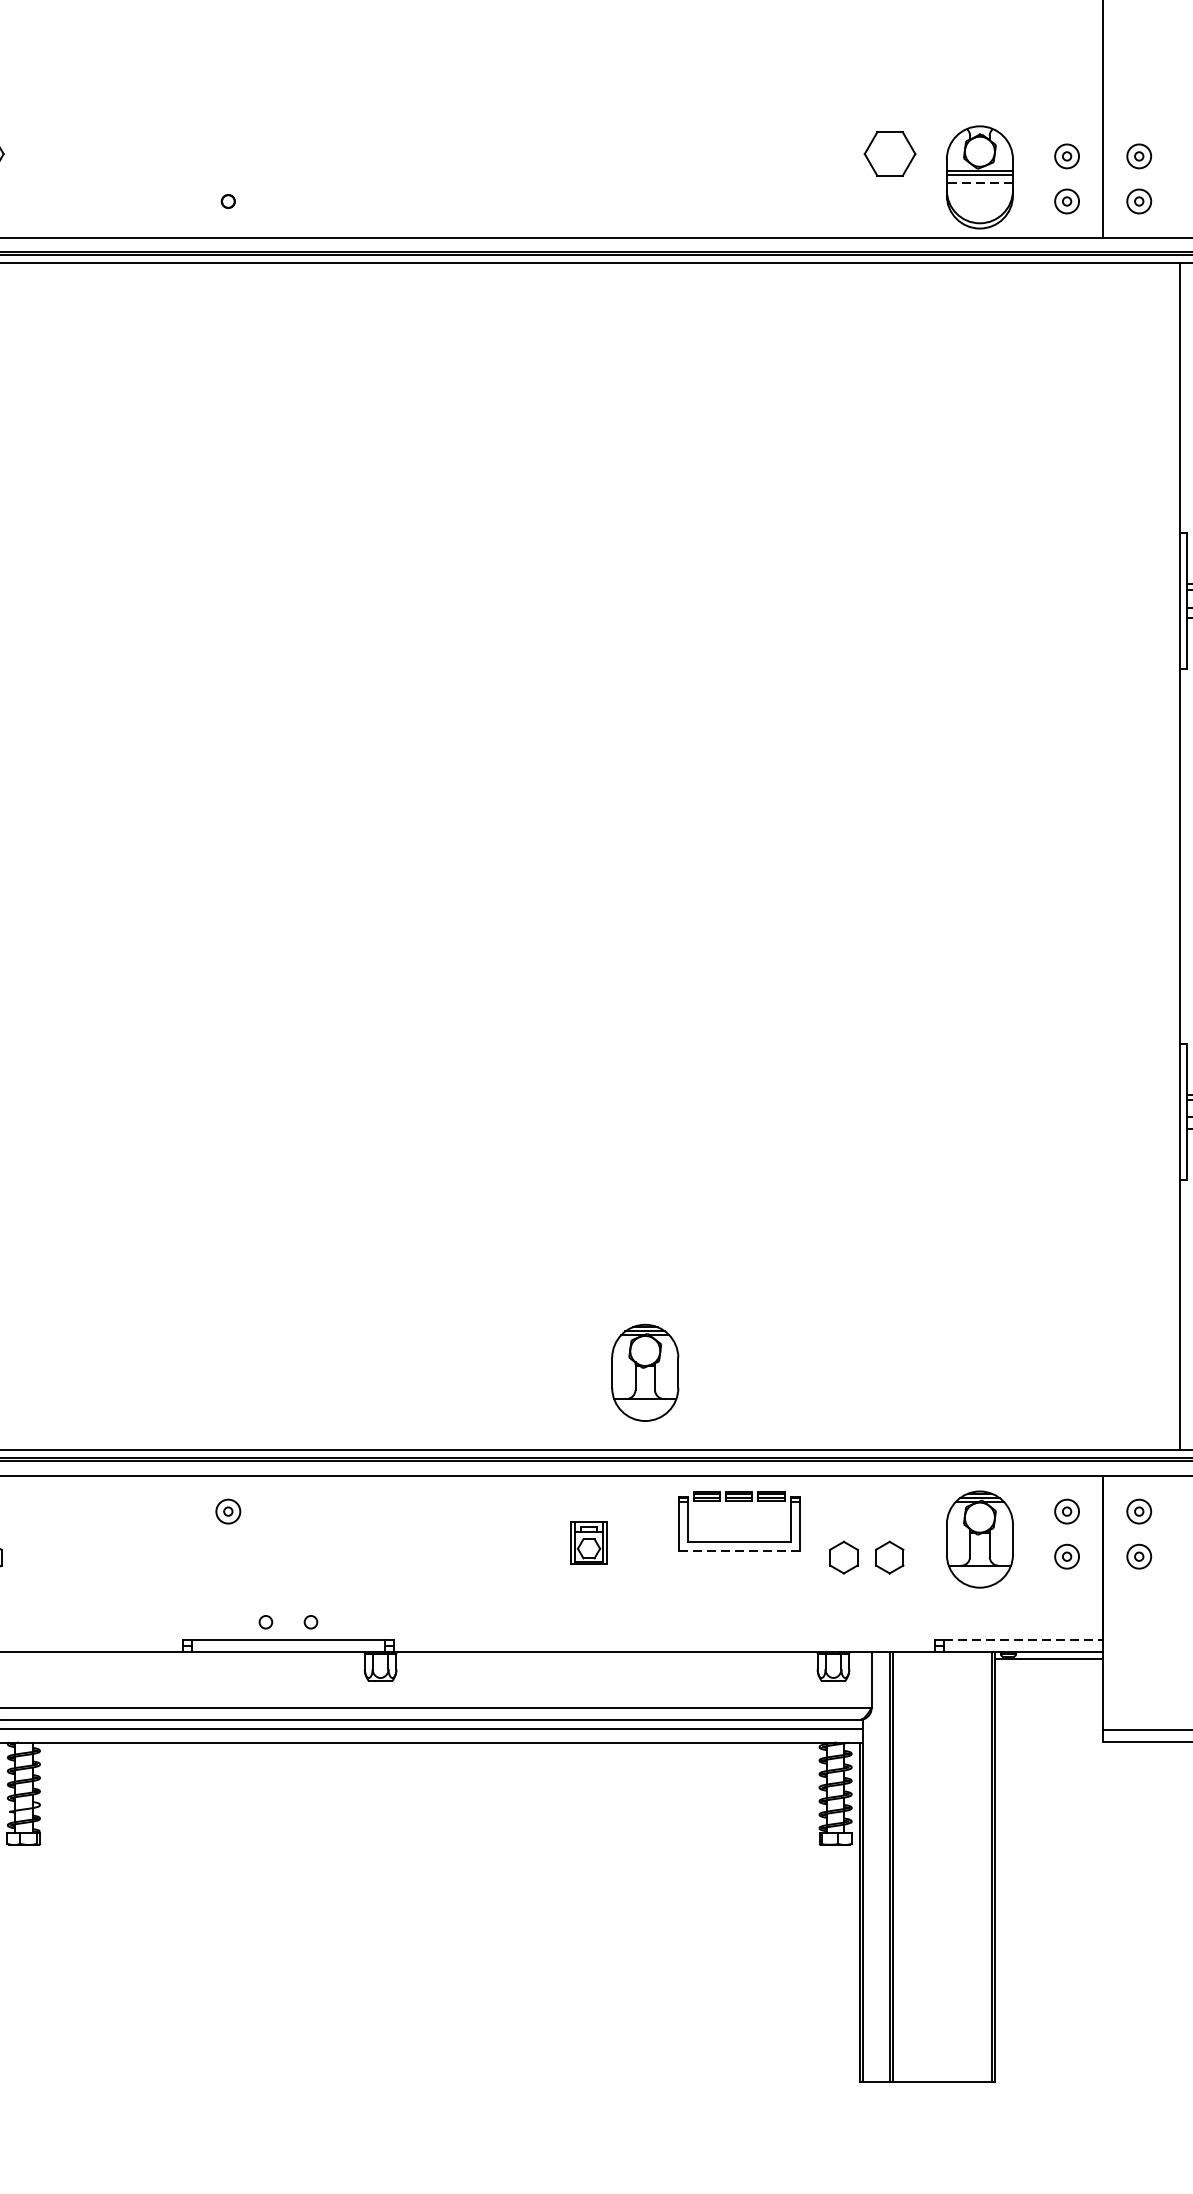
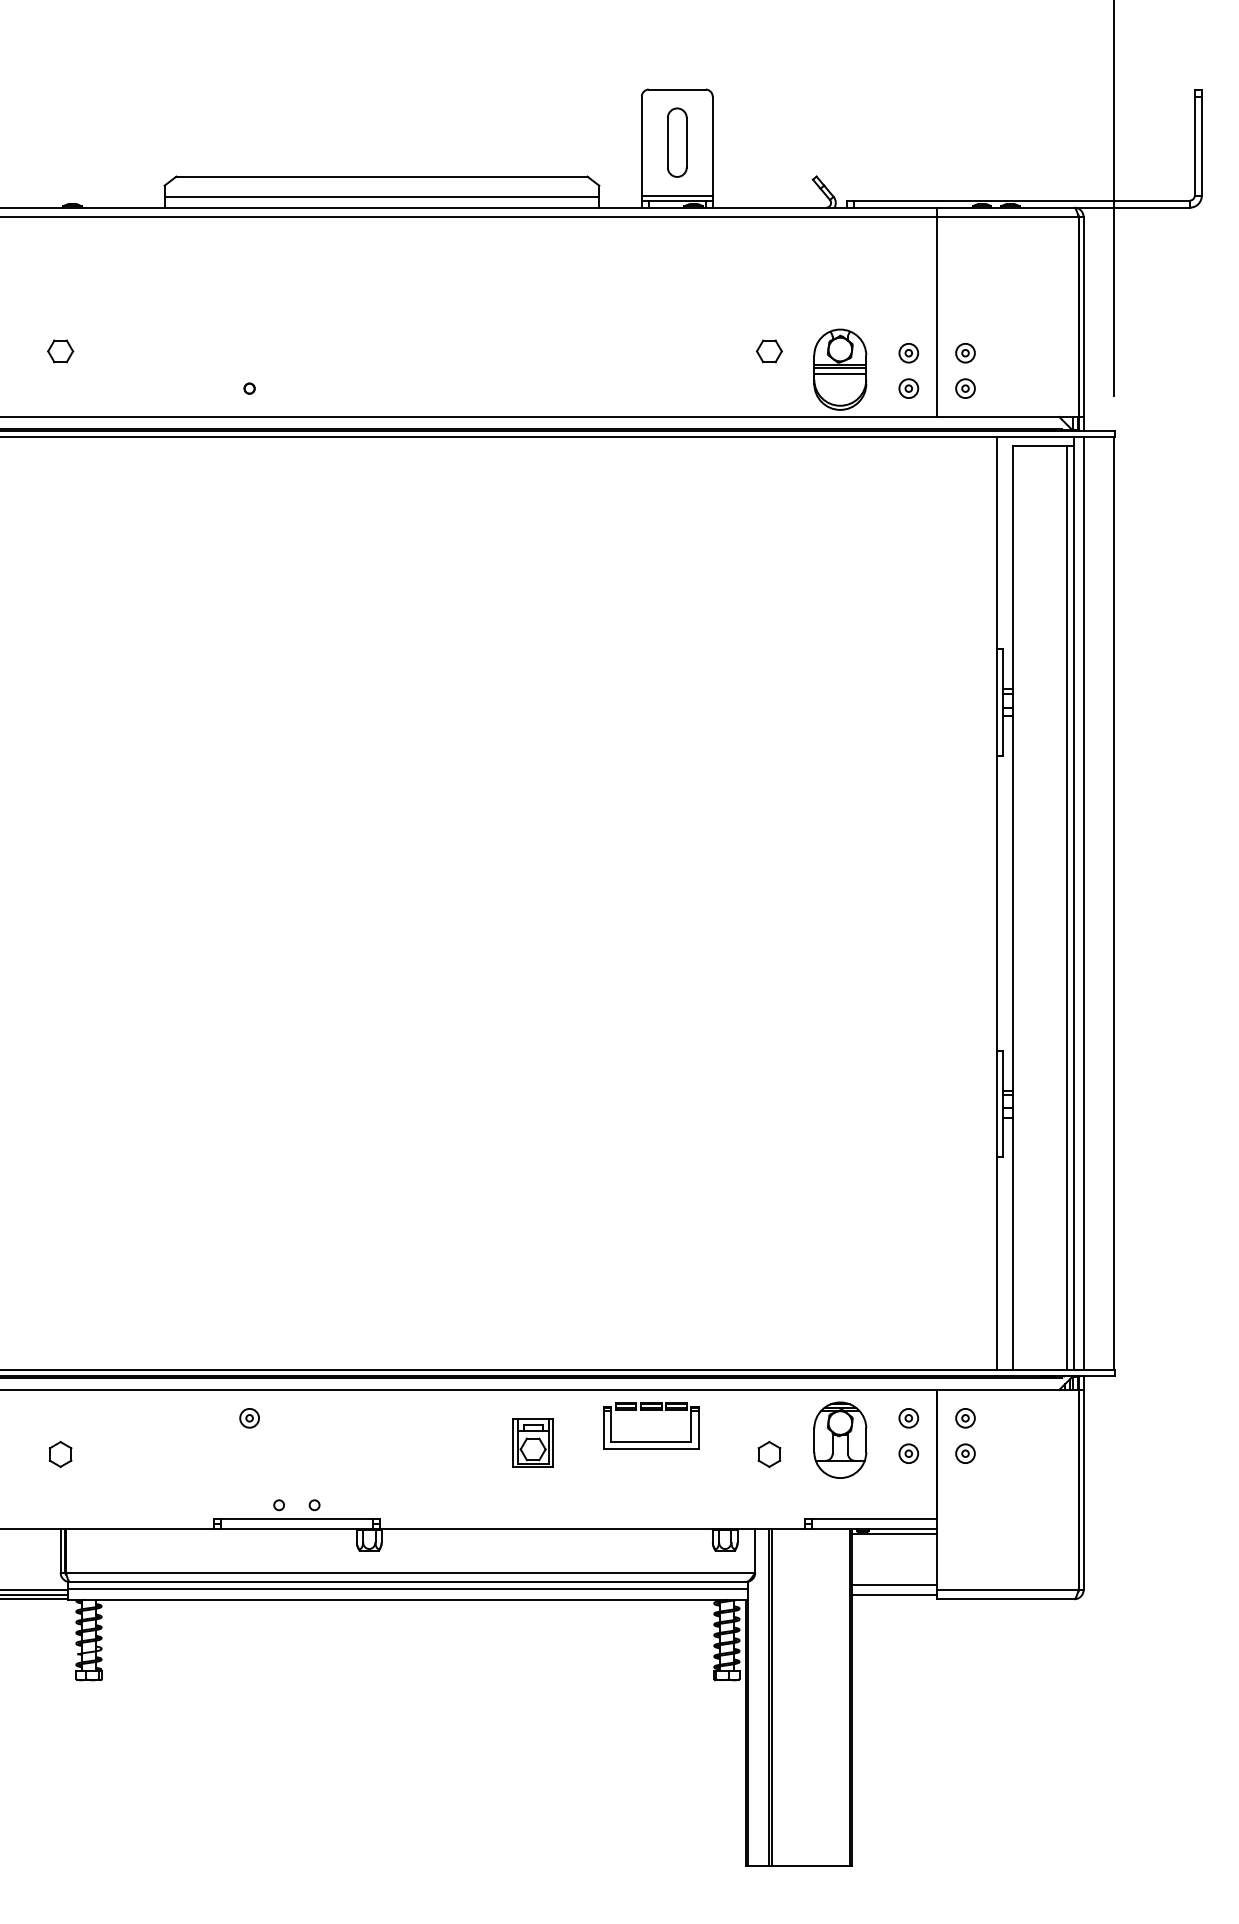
part: (888, 154) -> (768, 351), size x0.62
line: (980, 183) -> (840, 374), dashed -> solid
part: (645, 1371) -> (577, 1308), removed
part: (588, 1542) -> (532, 1442), size x1.43
line: (739, 1551) -> (651, 1449), dashed -> solid
part: (844, 1556) -> (733, 1453), removed
line: (1023, 1640) -> (874, 1519), dashed -> solid
line: (1048, 1724) -> (894, 1585), added
line: (1048, 1735) -> (894, 1594), added

